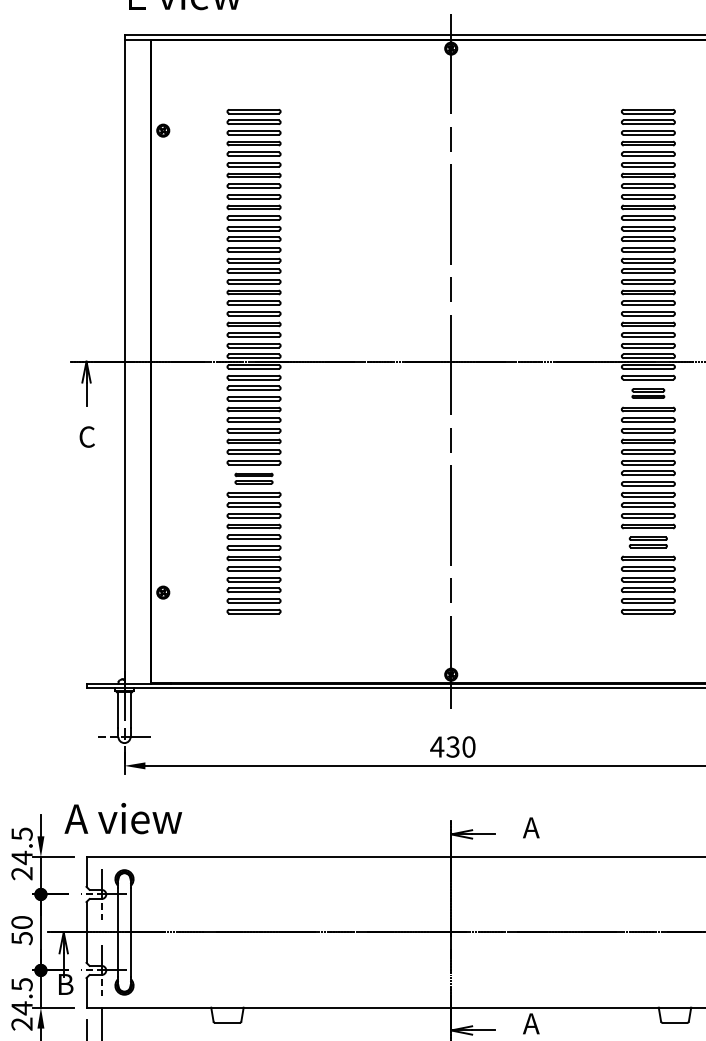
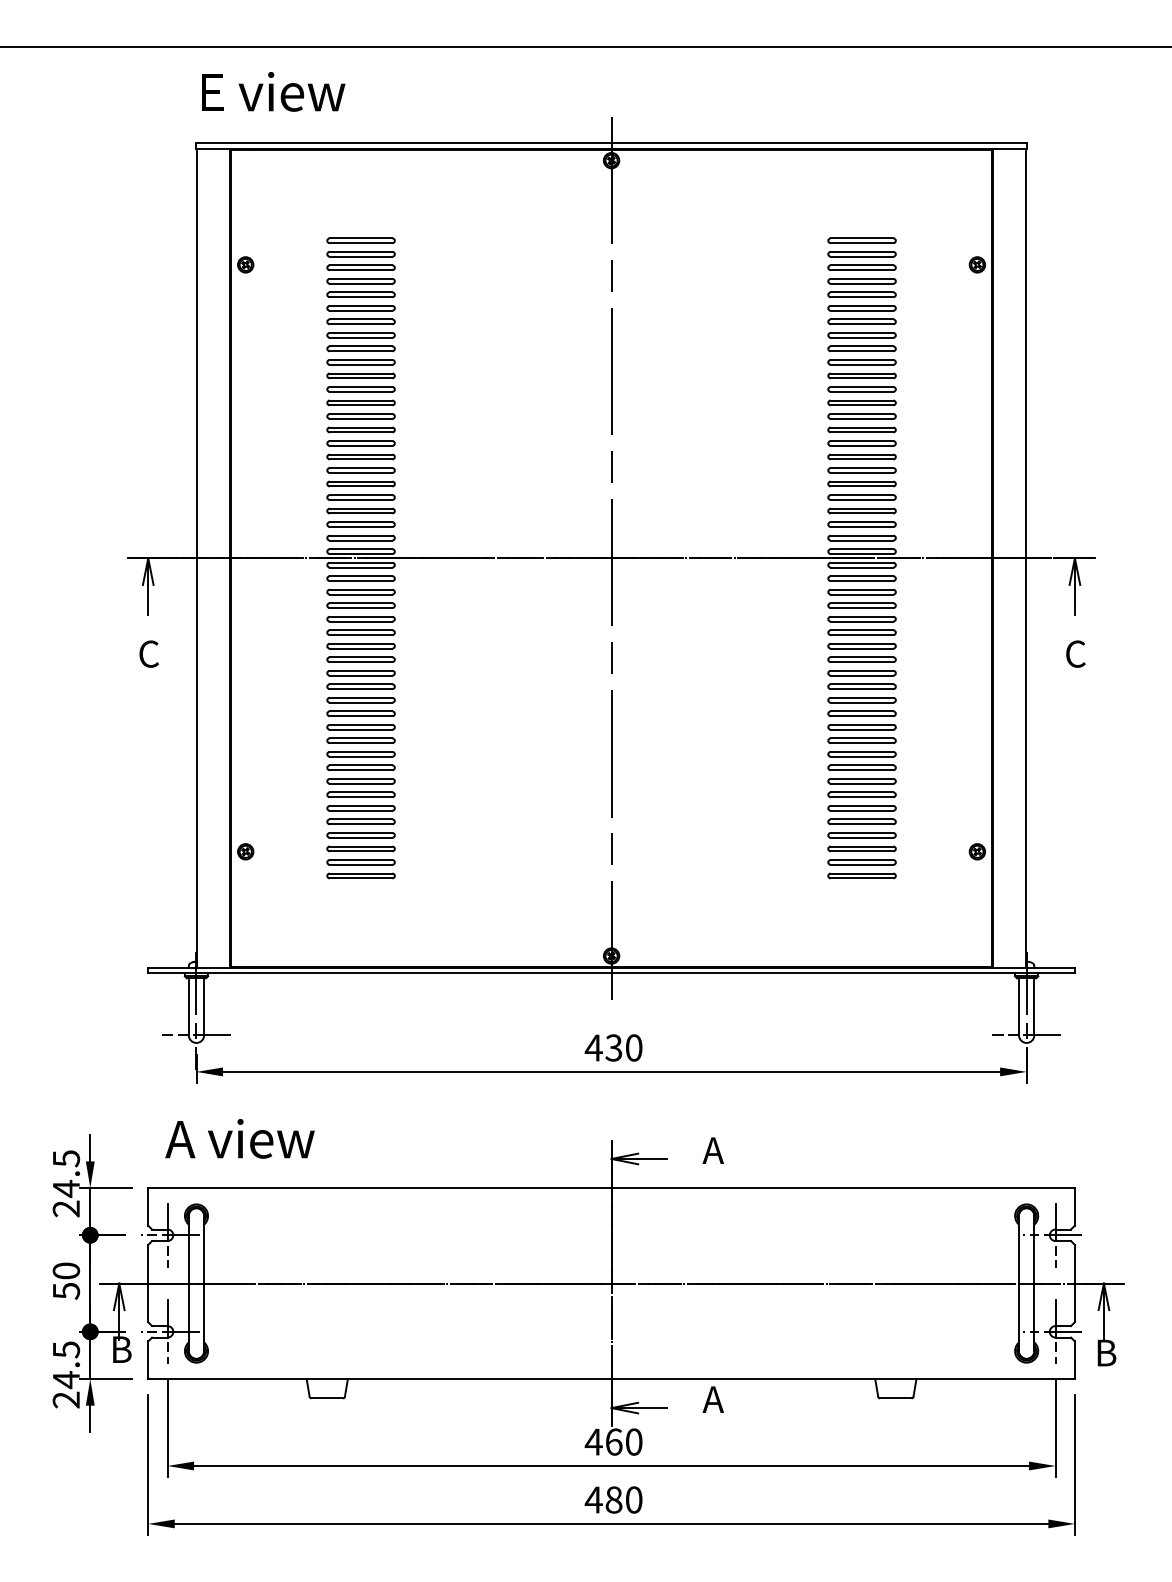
part: (647, 393) -> (861, 598), size x1.67
part: (253, 478) -> (360, 706), size x1.43
part: (647, 542) -> (861, 787), size x1.43
text: (122, 818) -> (239, 1138), moved

